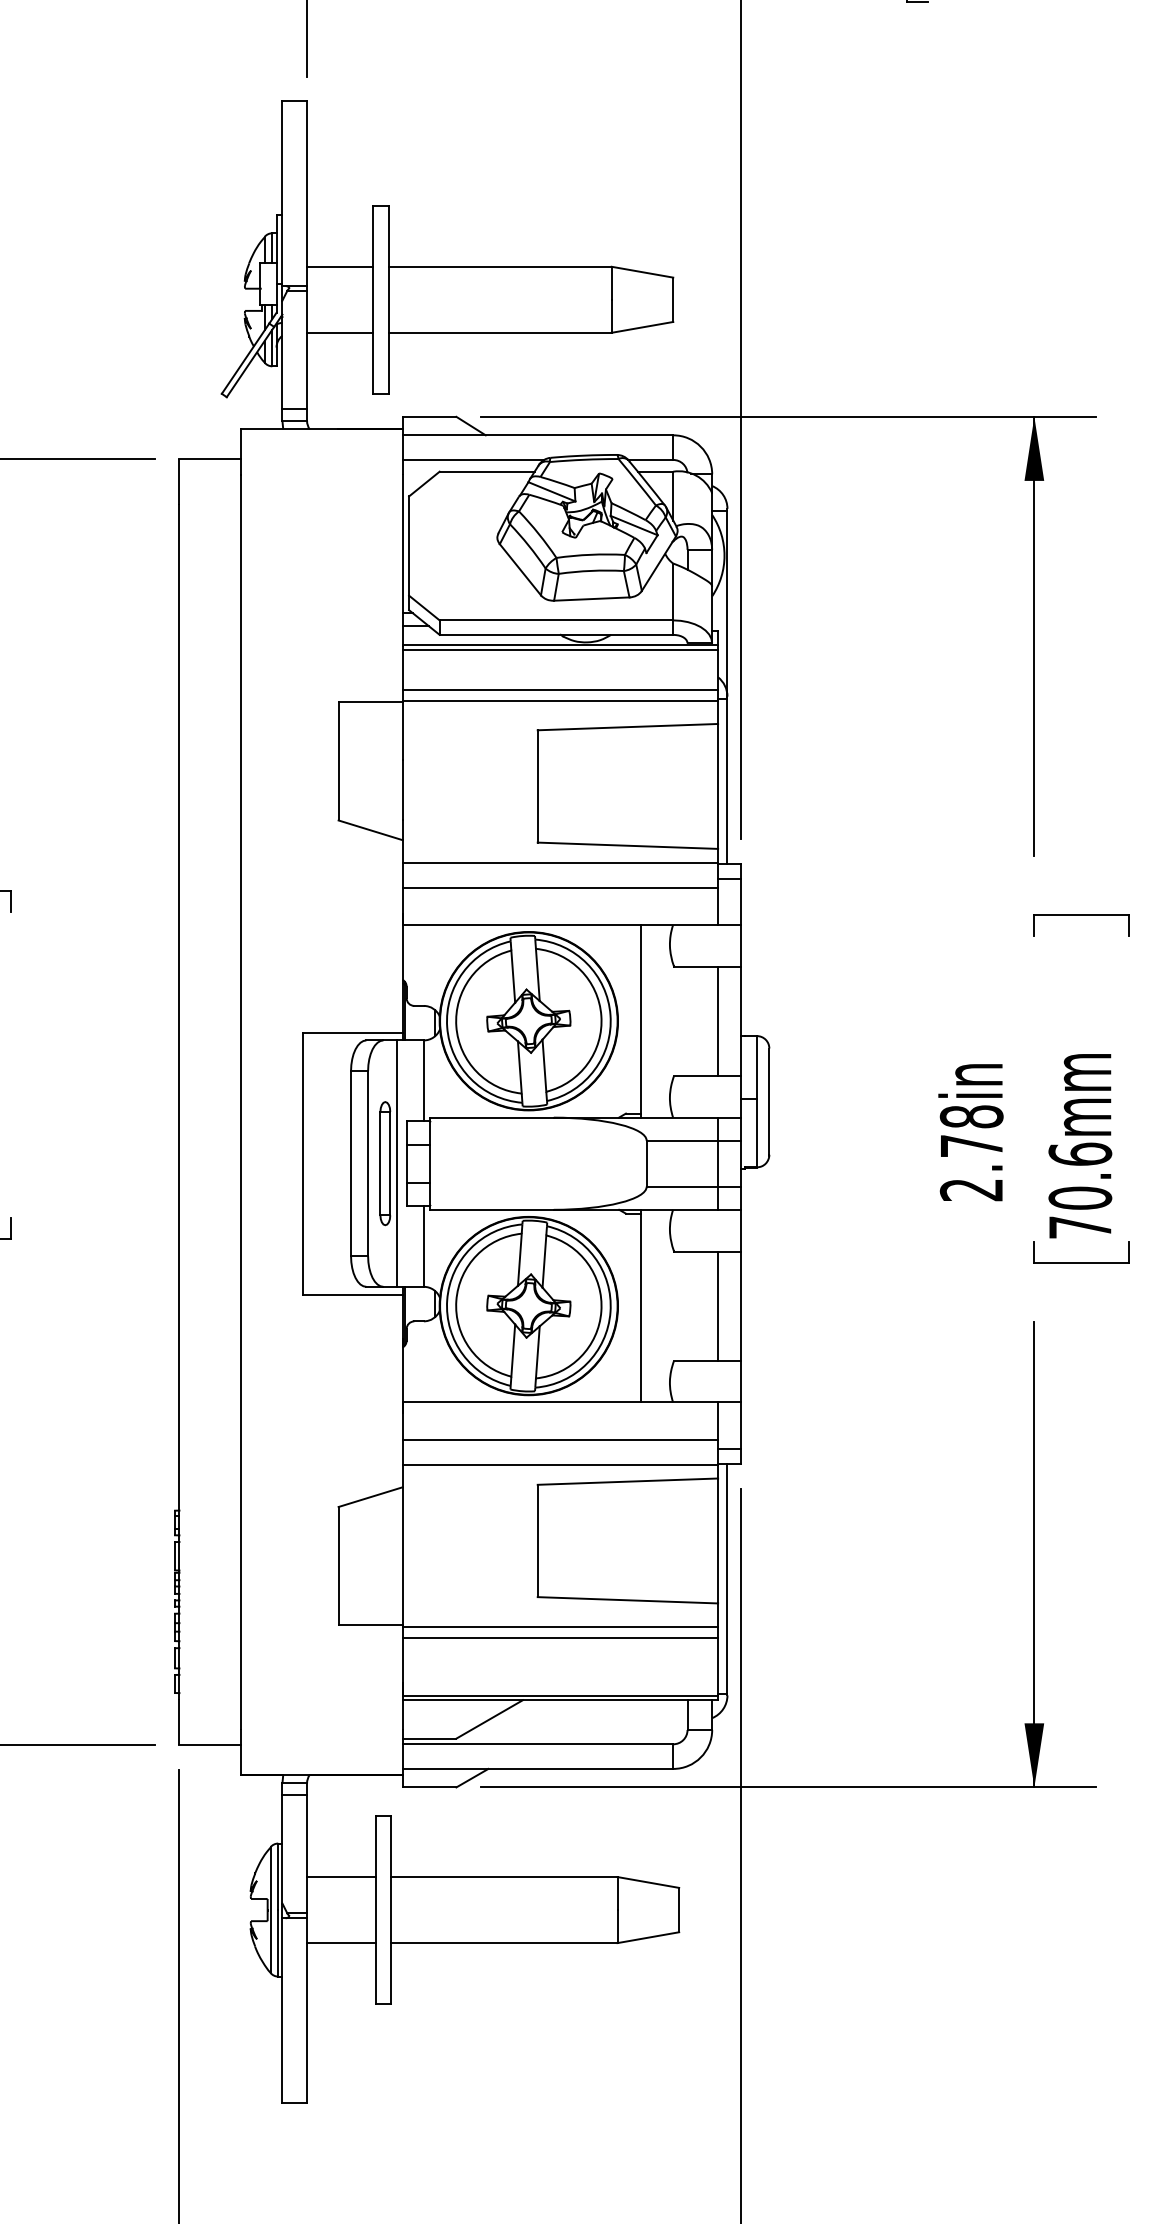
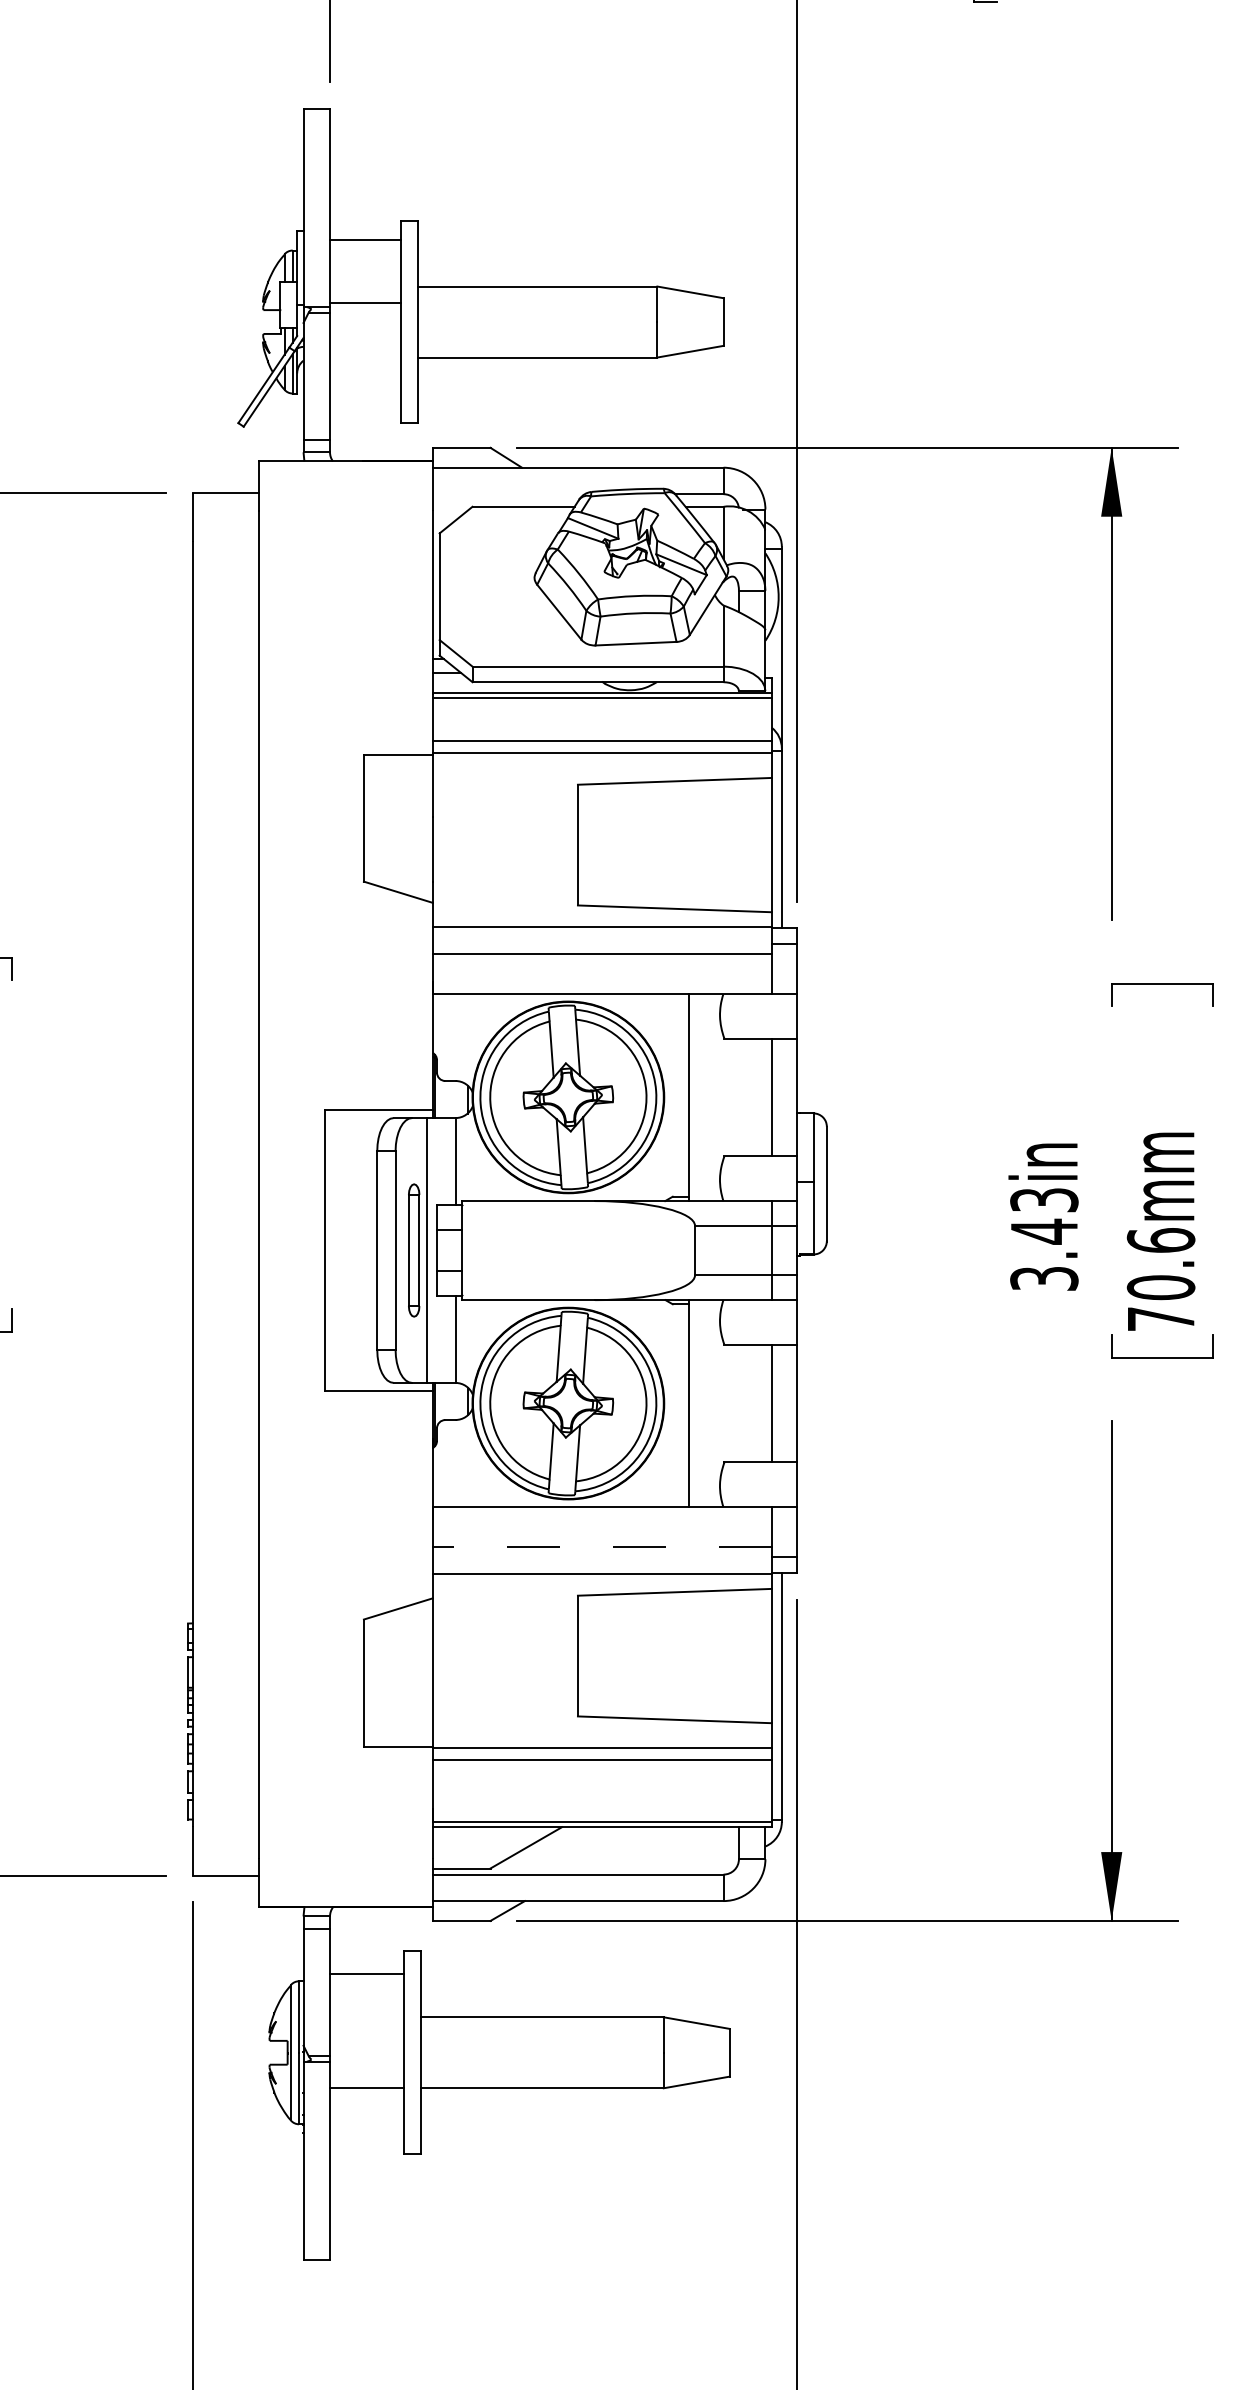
line: (340, 266) -> (365, 240), moved
line: (340, 332) -> (365, 302), moved
line: (473, 459) -> (508, 493), removed
text: (971, 1153) -> (1044, 1239), 2.78in -> 3.43in
line: (560, 1439) -> (602, 1546), solid -> dashed
line: (341, 1877) -> (367, 1974), moved

